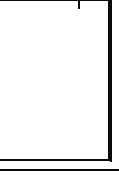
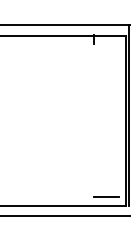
line: (89, 151) -> (106, 196), added

